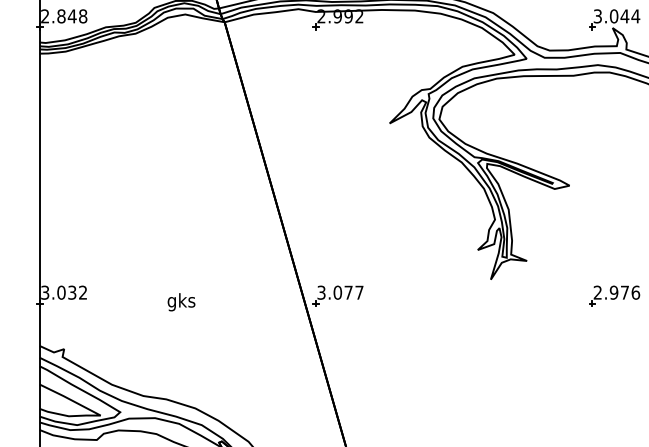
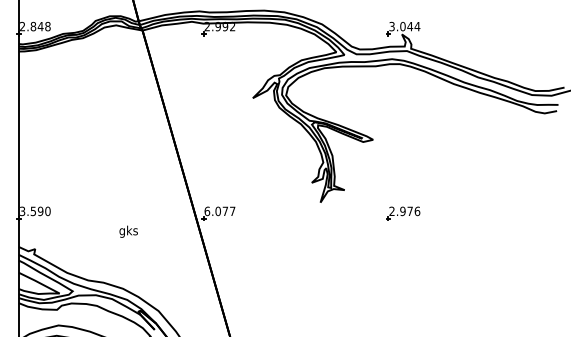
text: (72, 292) -> (40, 211), 3.032 -> 3.590
text: (321, 292) -> (207, 211), 3.077 -> 6.077
text: (181, 301) -> (128, 231), moved

